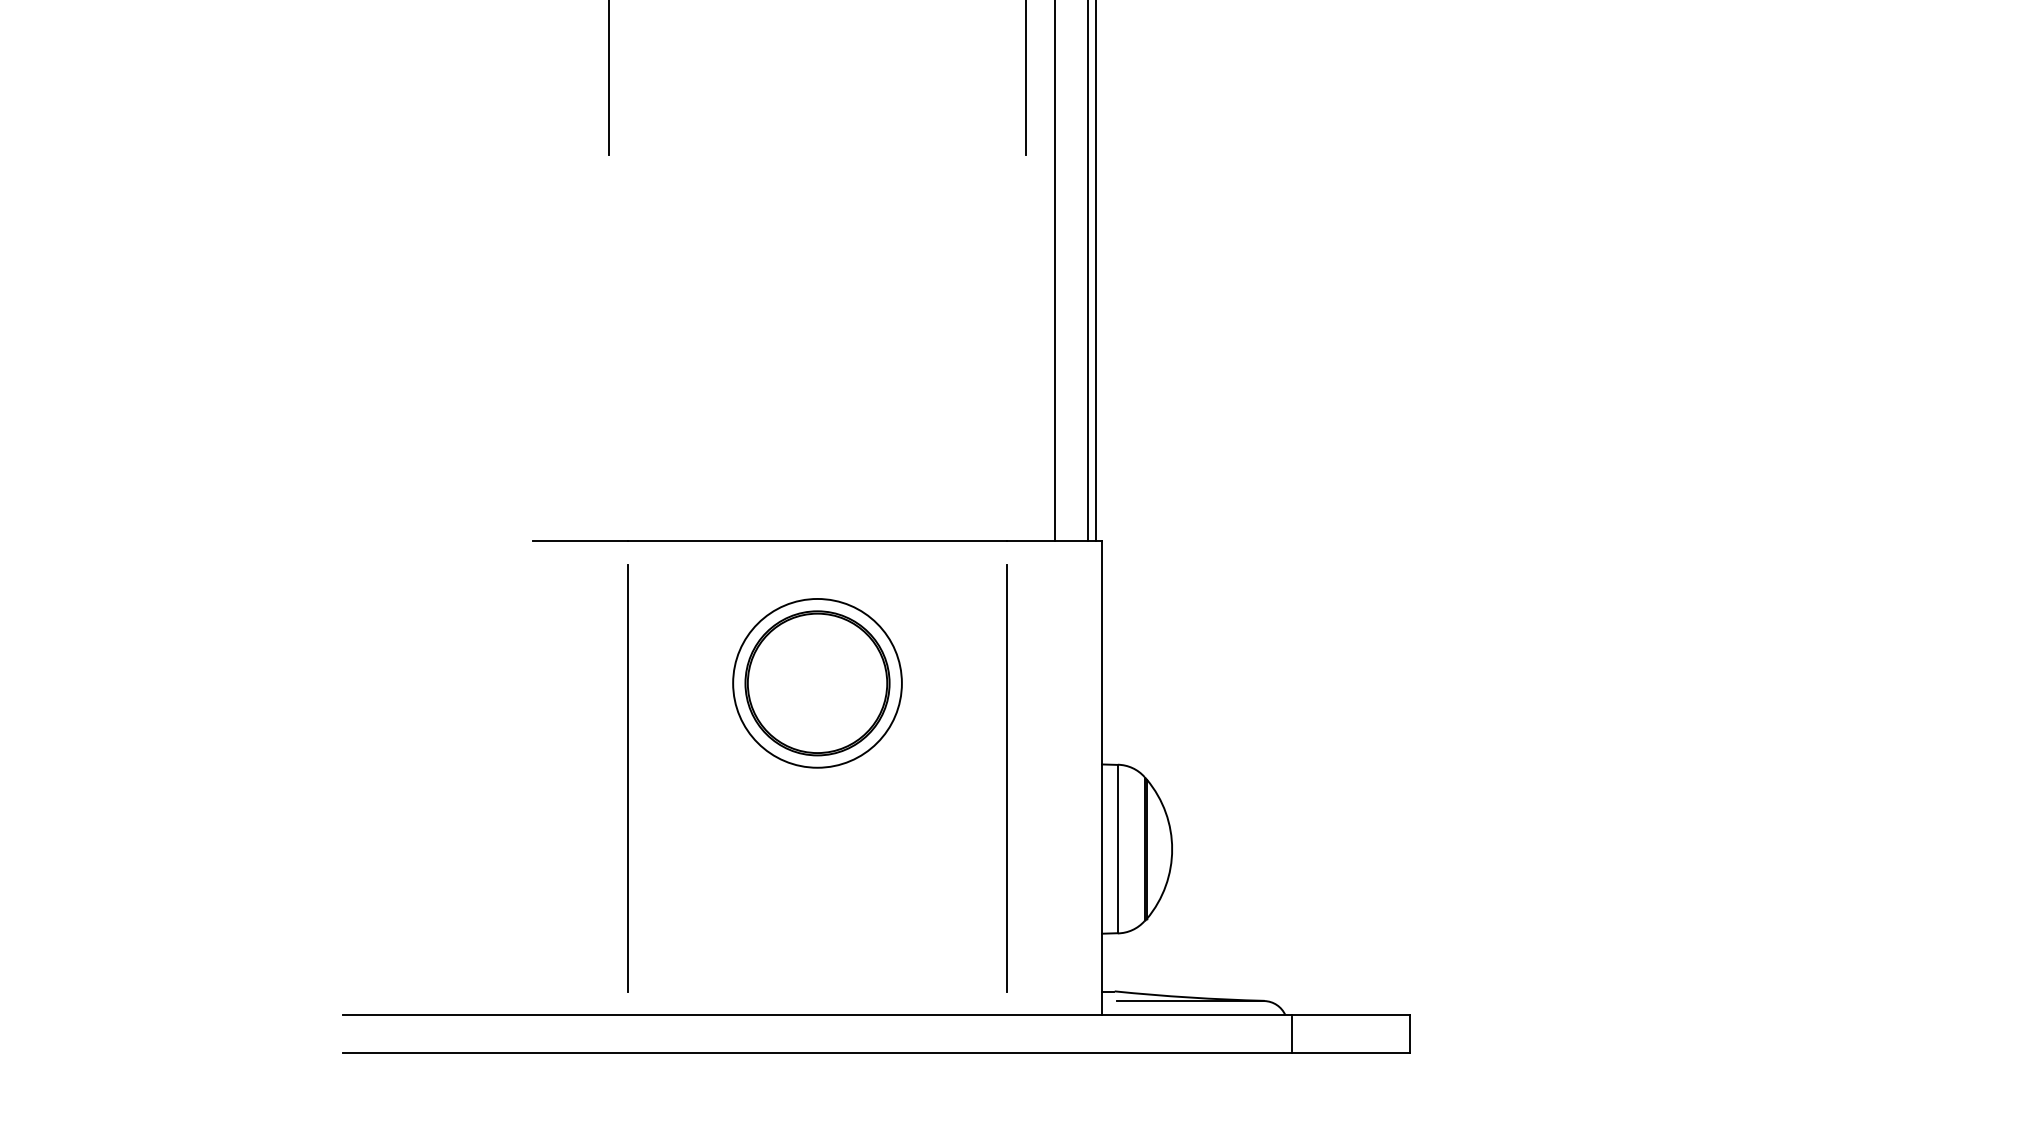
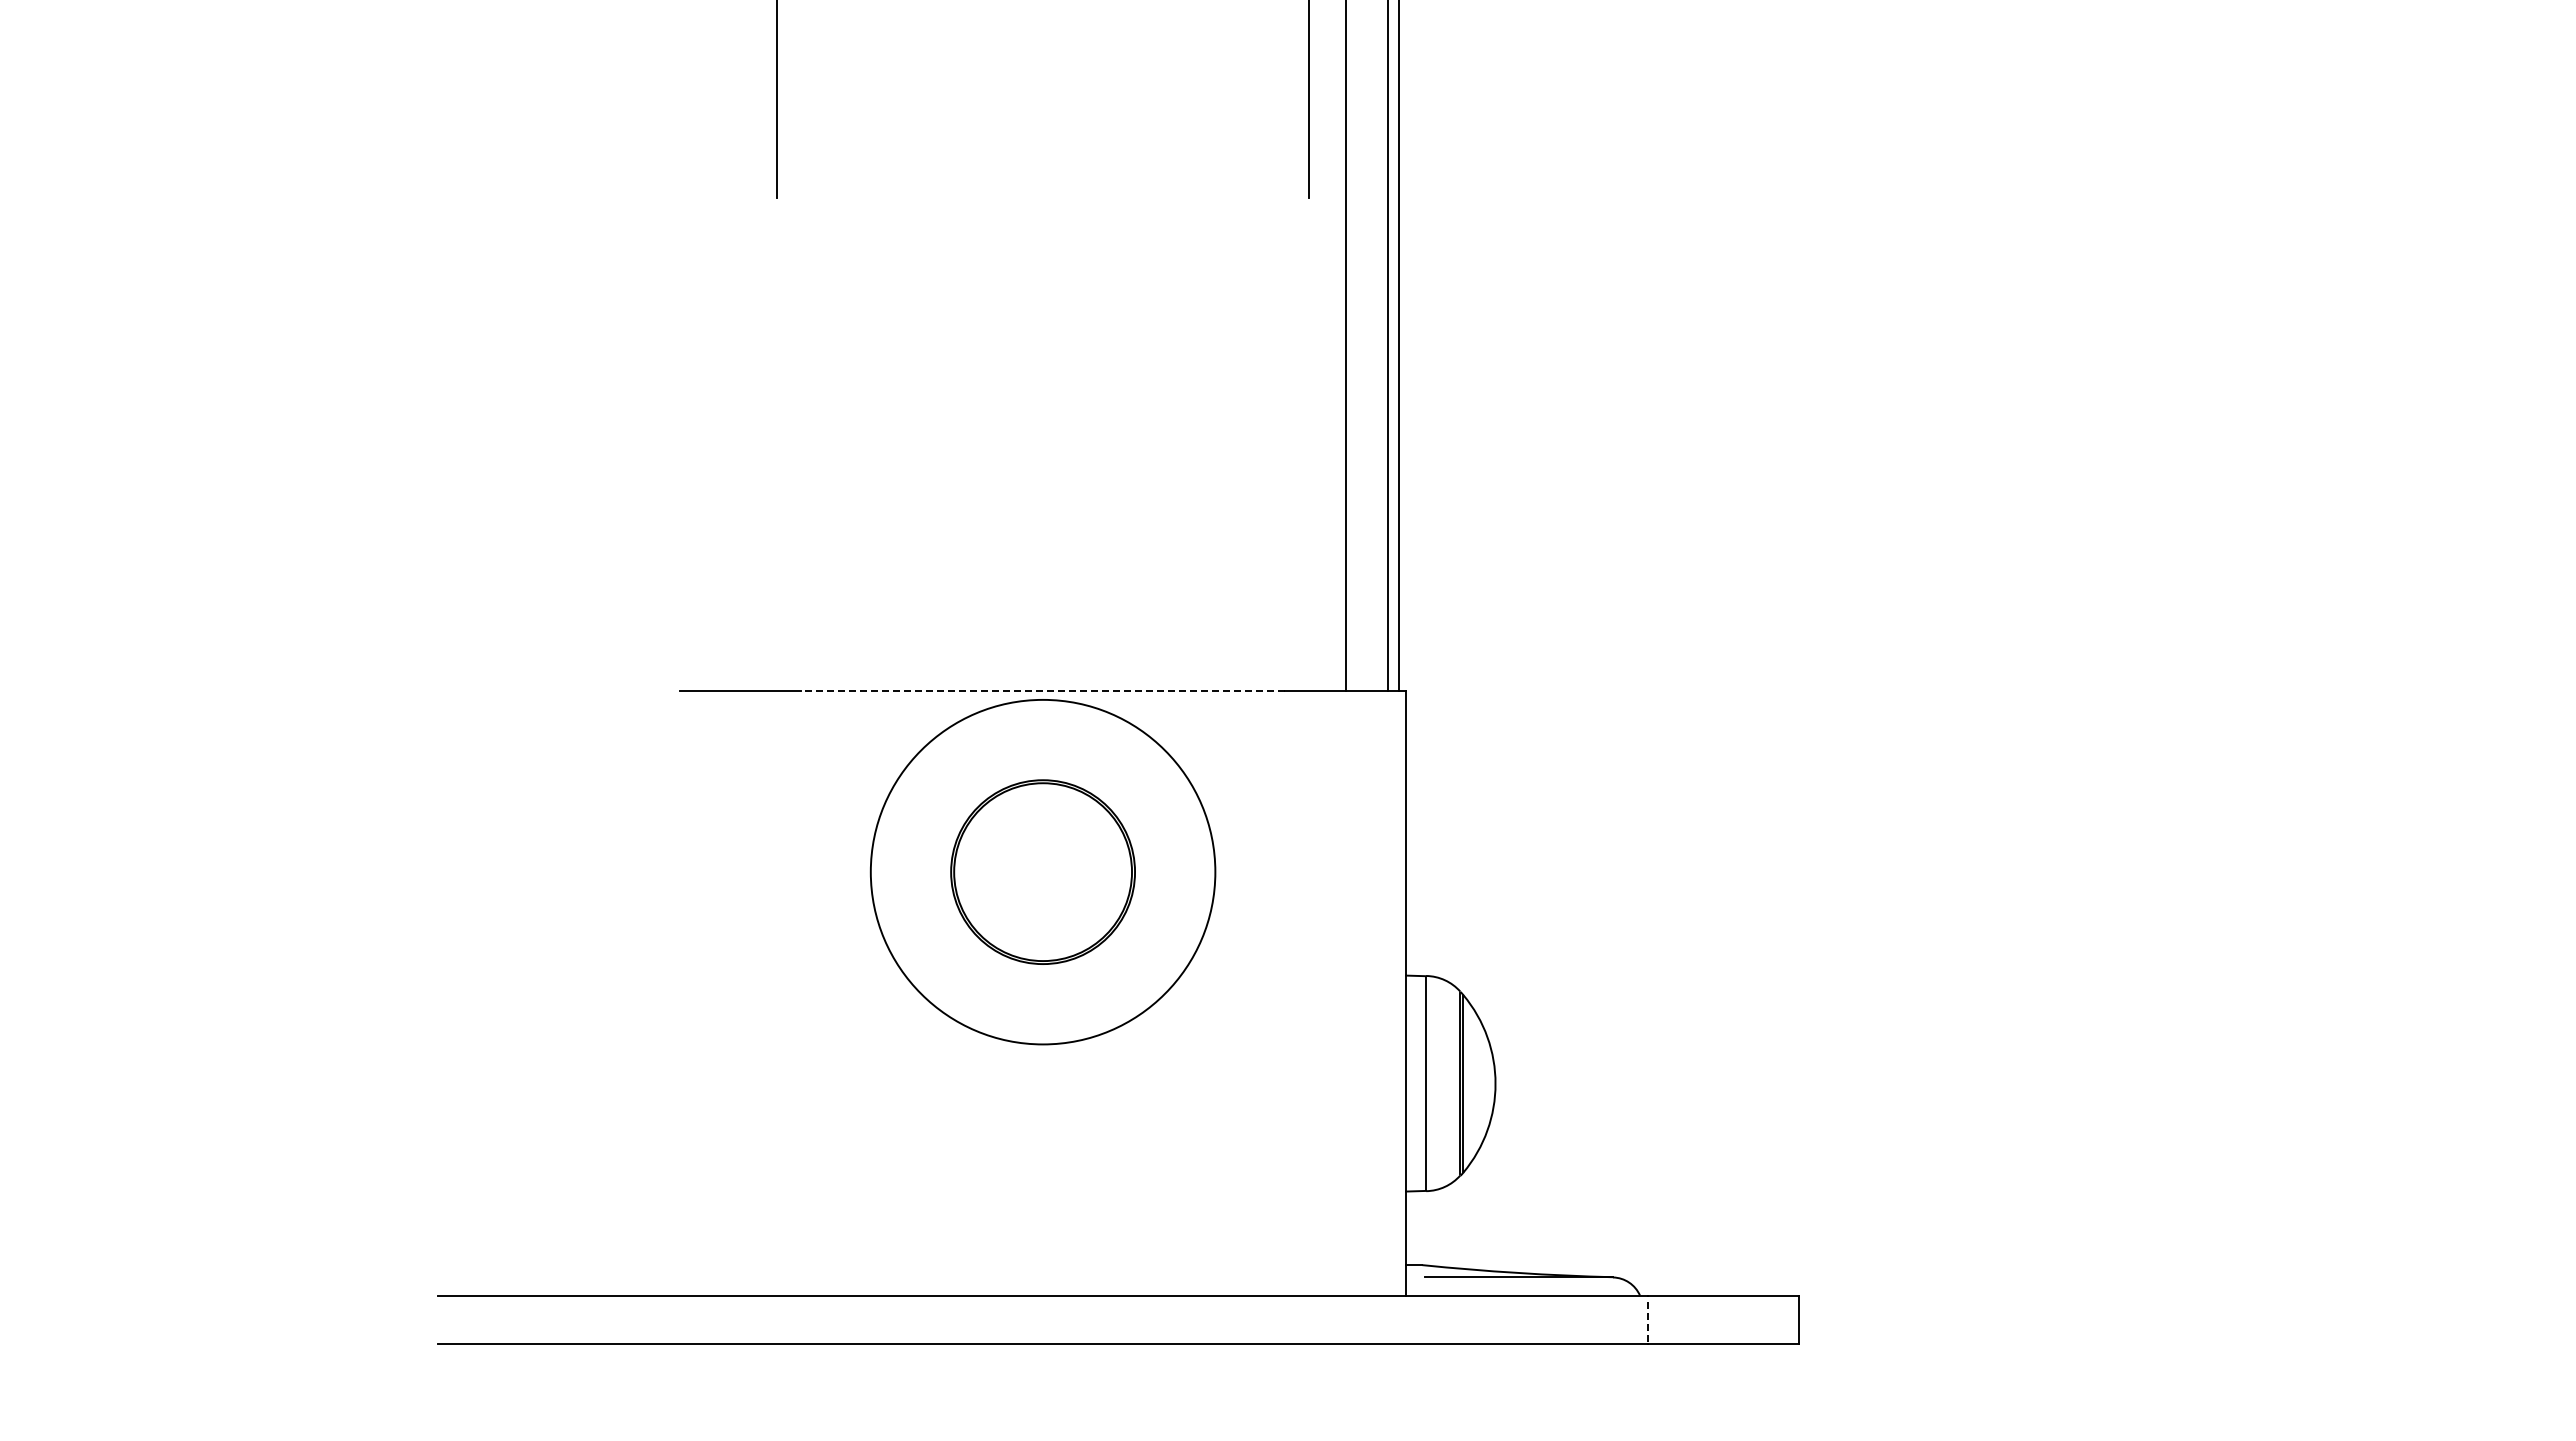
line: (817, 540) -> (1043, 690), solid -> dashed
circle: (817, 682) -> (1042, 871), size x1.6
line: (628, 777) -> (801, 992), removed
line: (1007, 777) -> (1285, 992), removed
line: (1291, 1033) -> (1647, 1319), solid -> dashed

